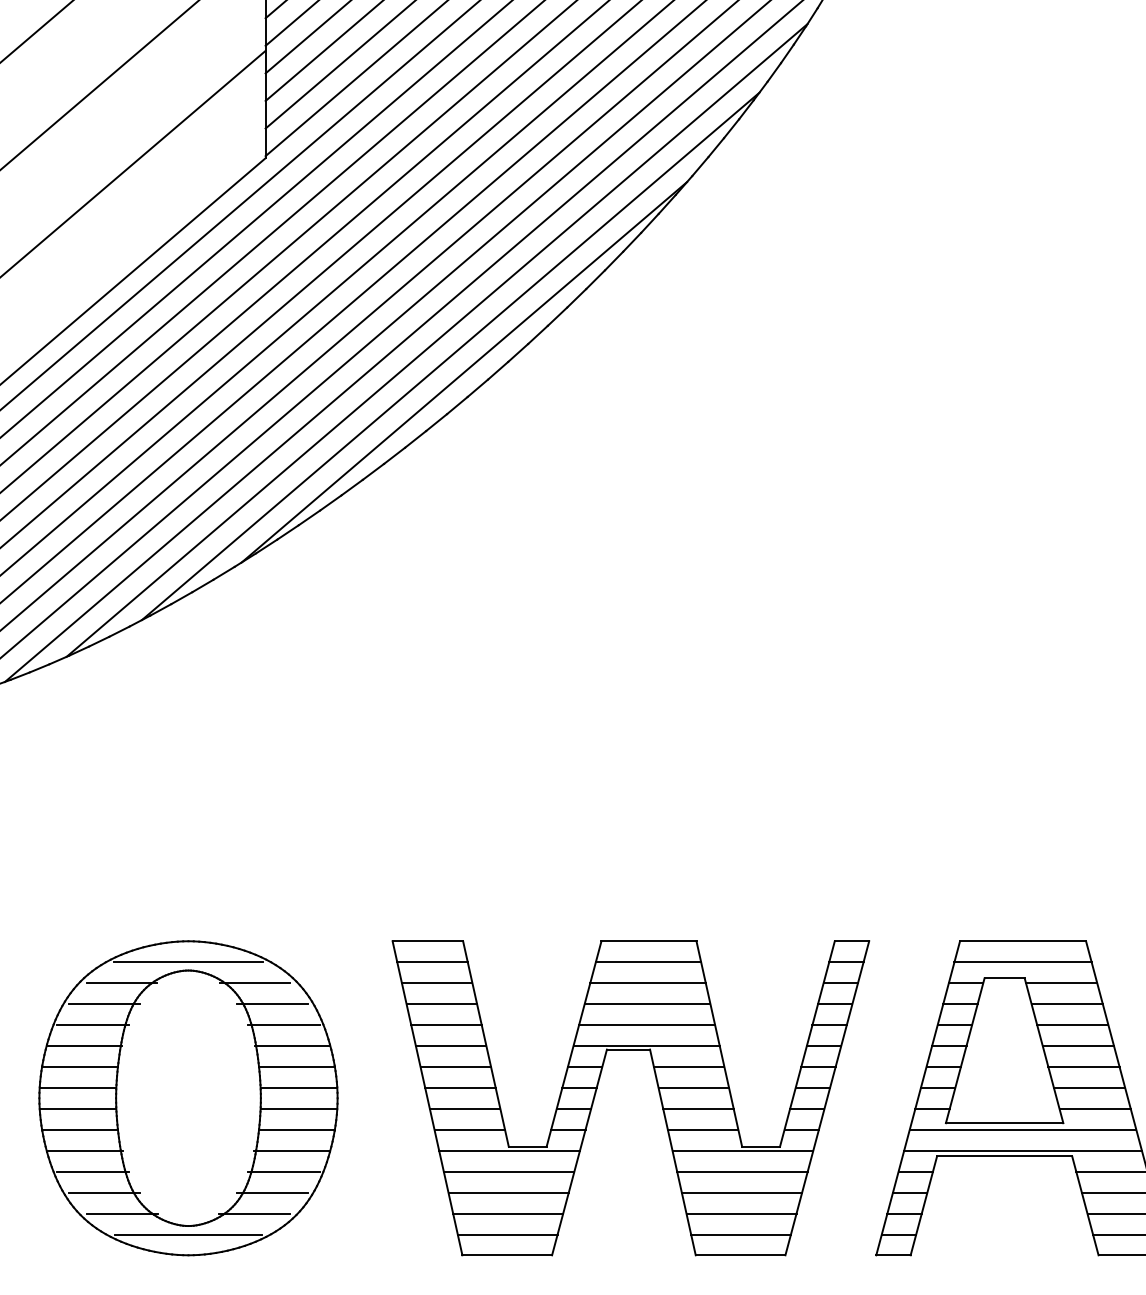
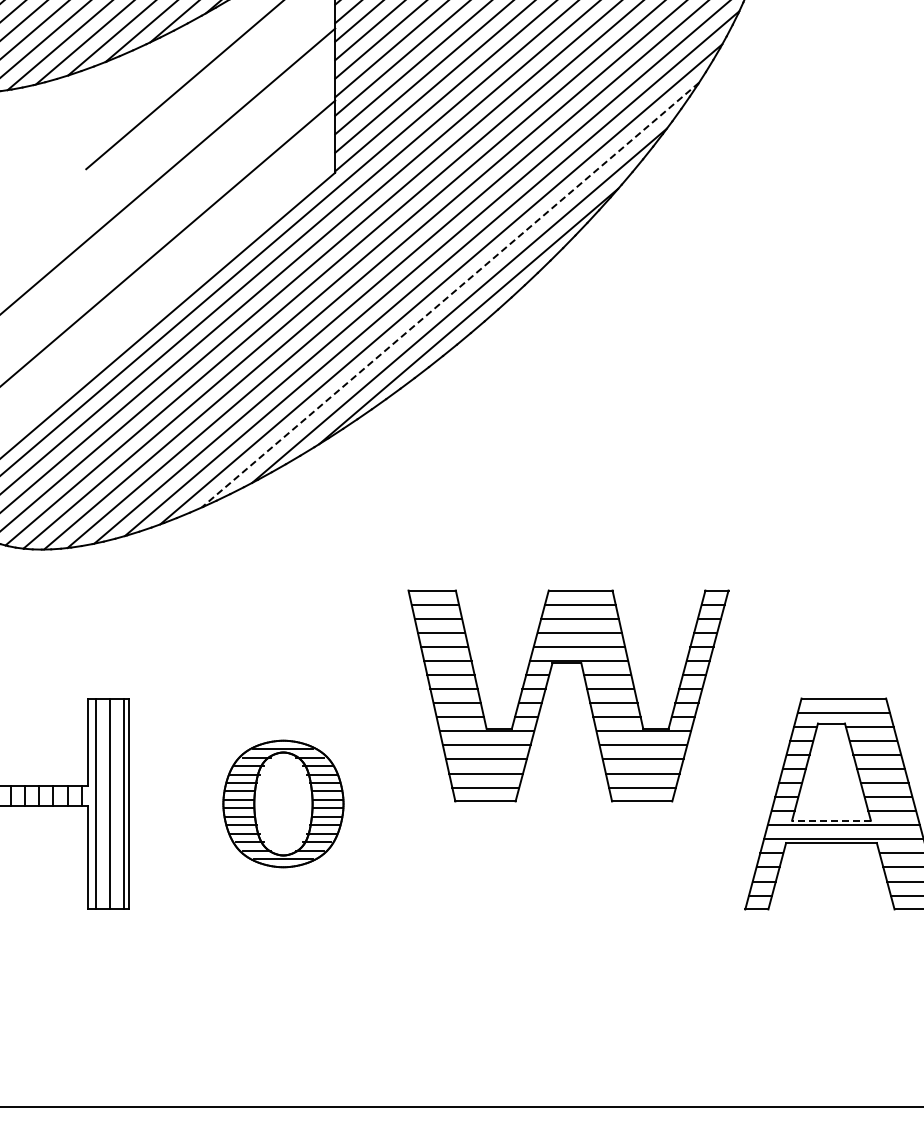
line: (437, 341) -> (450, 295), solid -> dashed
part: (657, 1091) -> (586, 691), moved
part: (188, 1097) -> (283, 803), size x0.6
line: (1004, 1122) -> (831, 820), solid -> dashed

